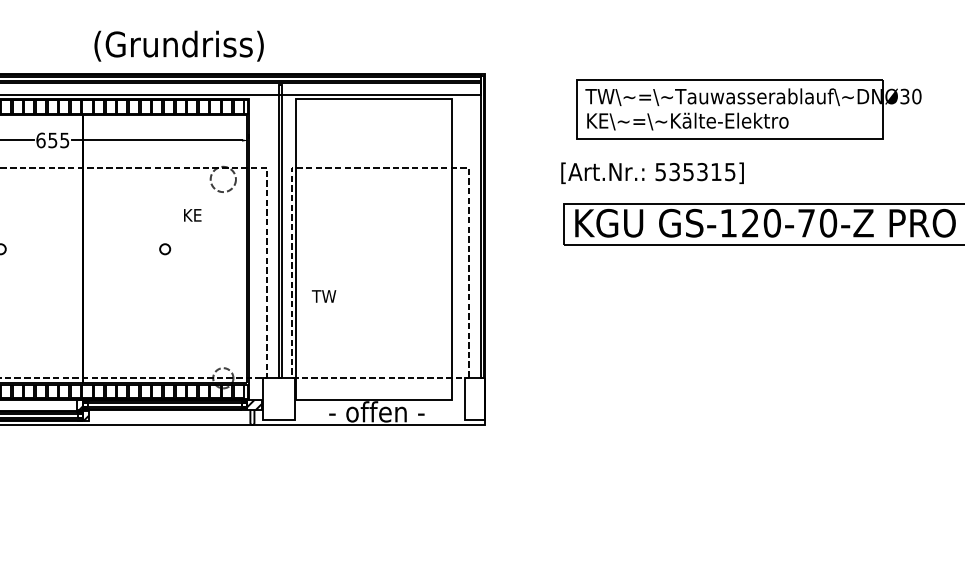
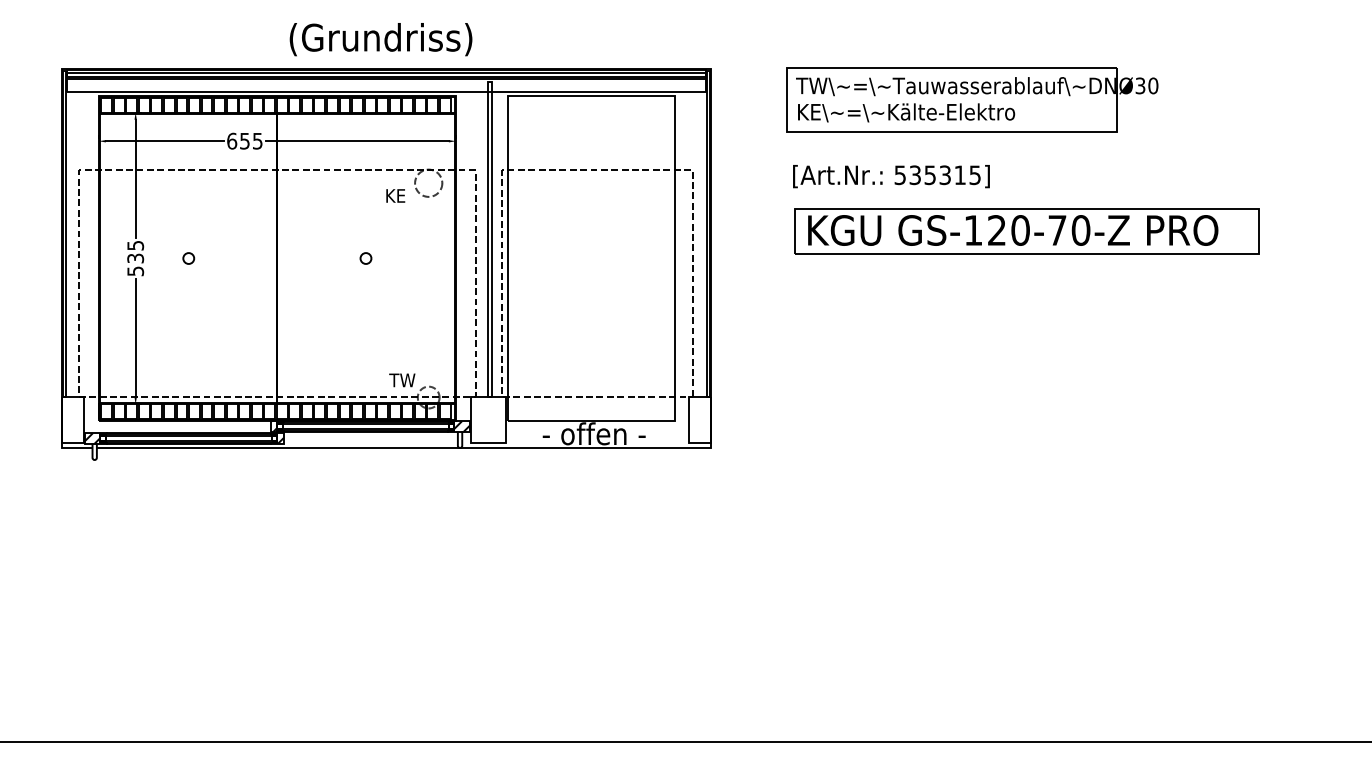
part: (749, 109) -> (972, 99), moved
text: (192, 214) -> (395, 195), moved
text: (324, 296) -> (402, 380), moved

